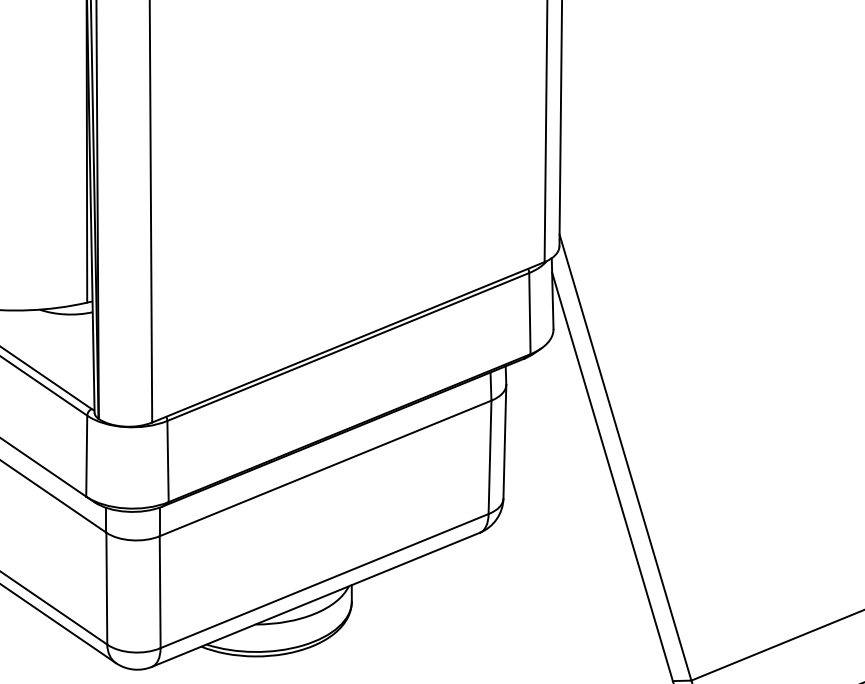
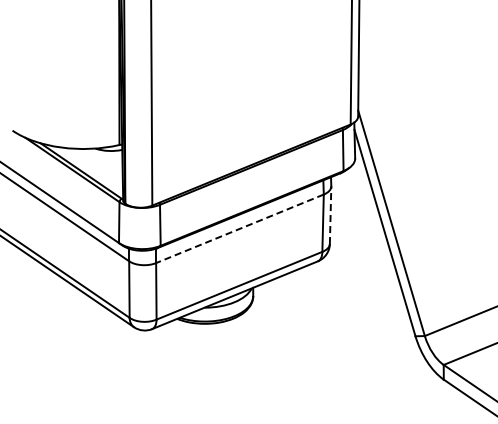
line: (504, 442) -> (330, 215), solid -> dashed
line: (324, 467) -> (239, 228), solid -> dashed

